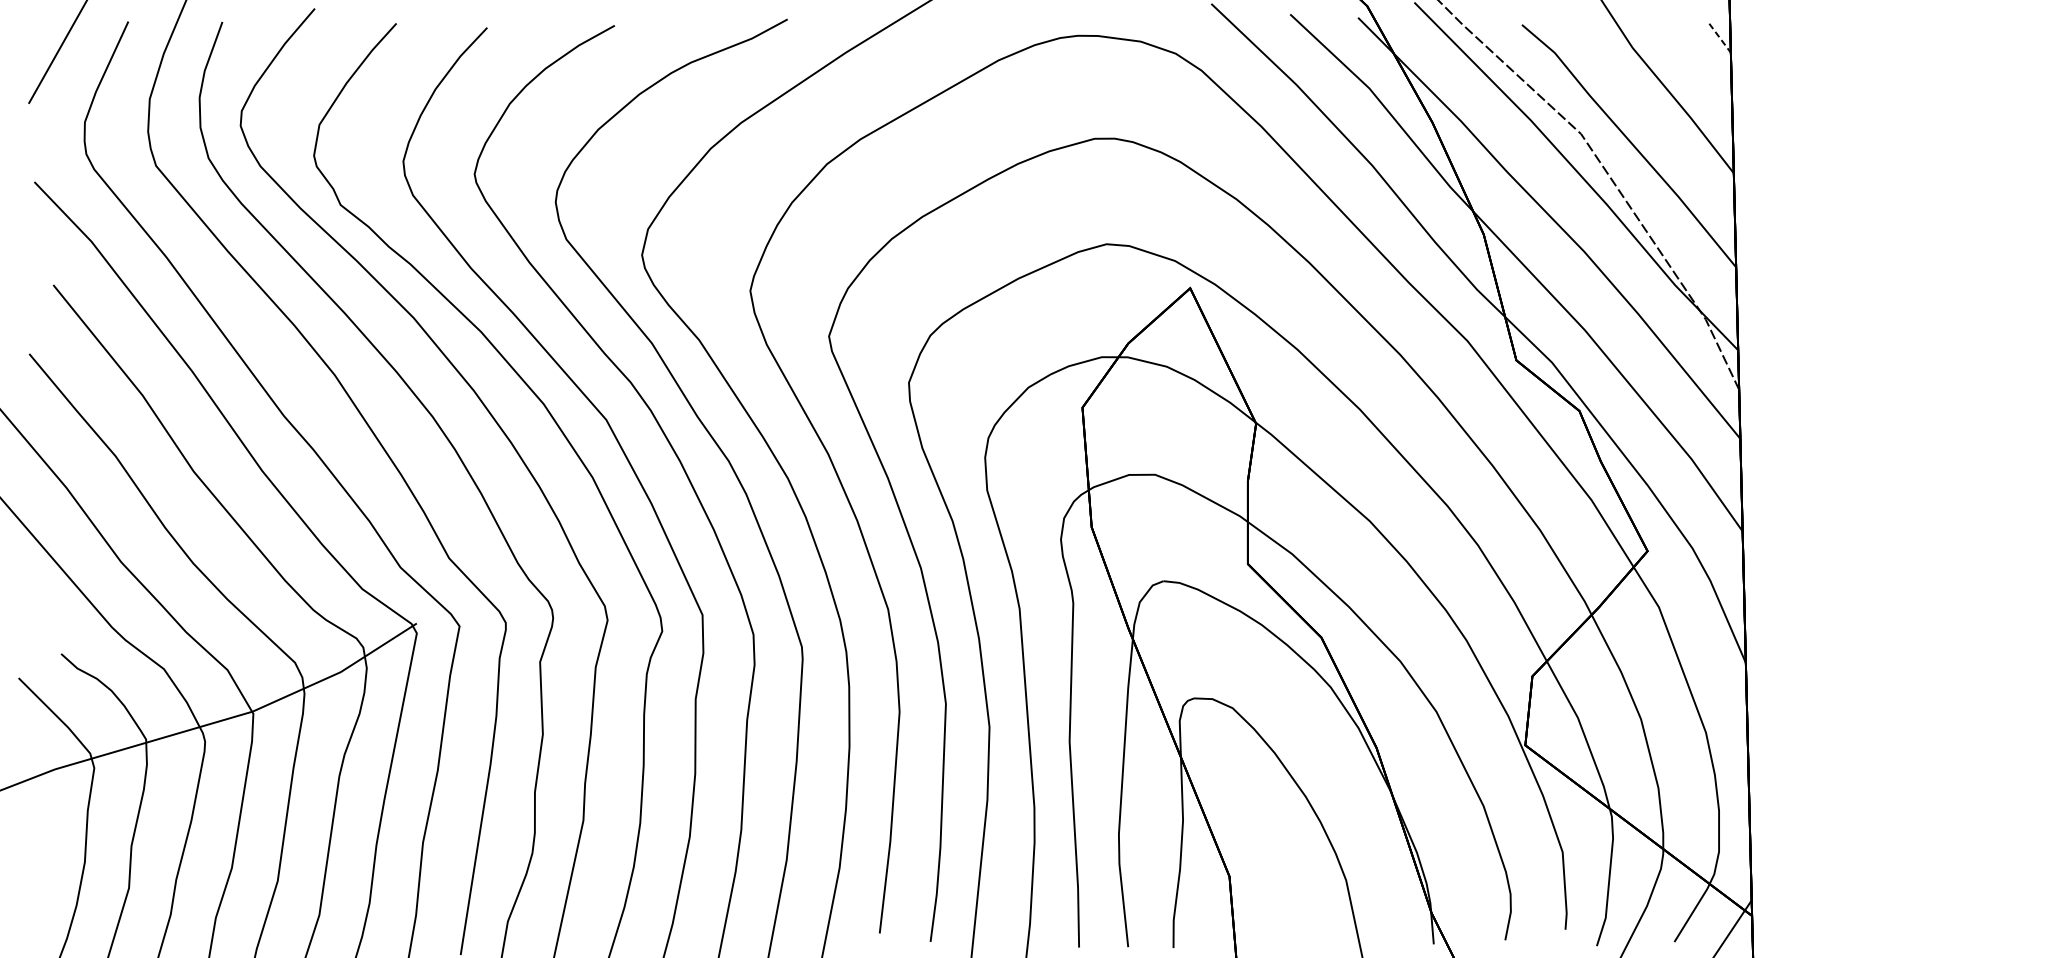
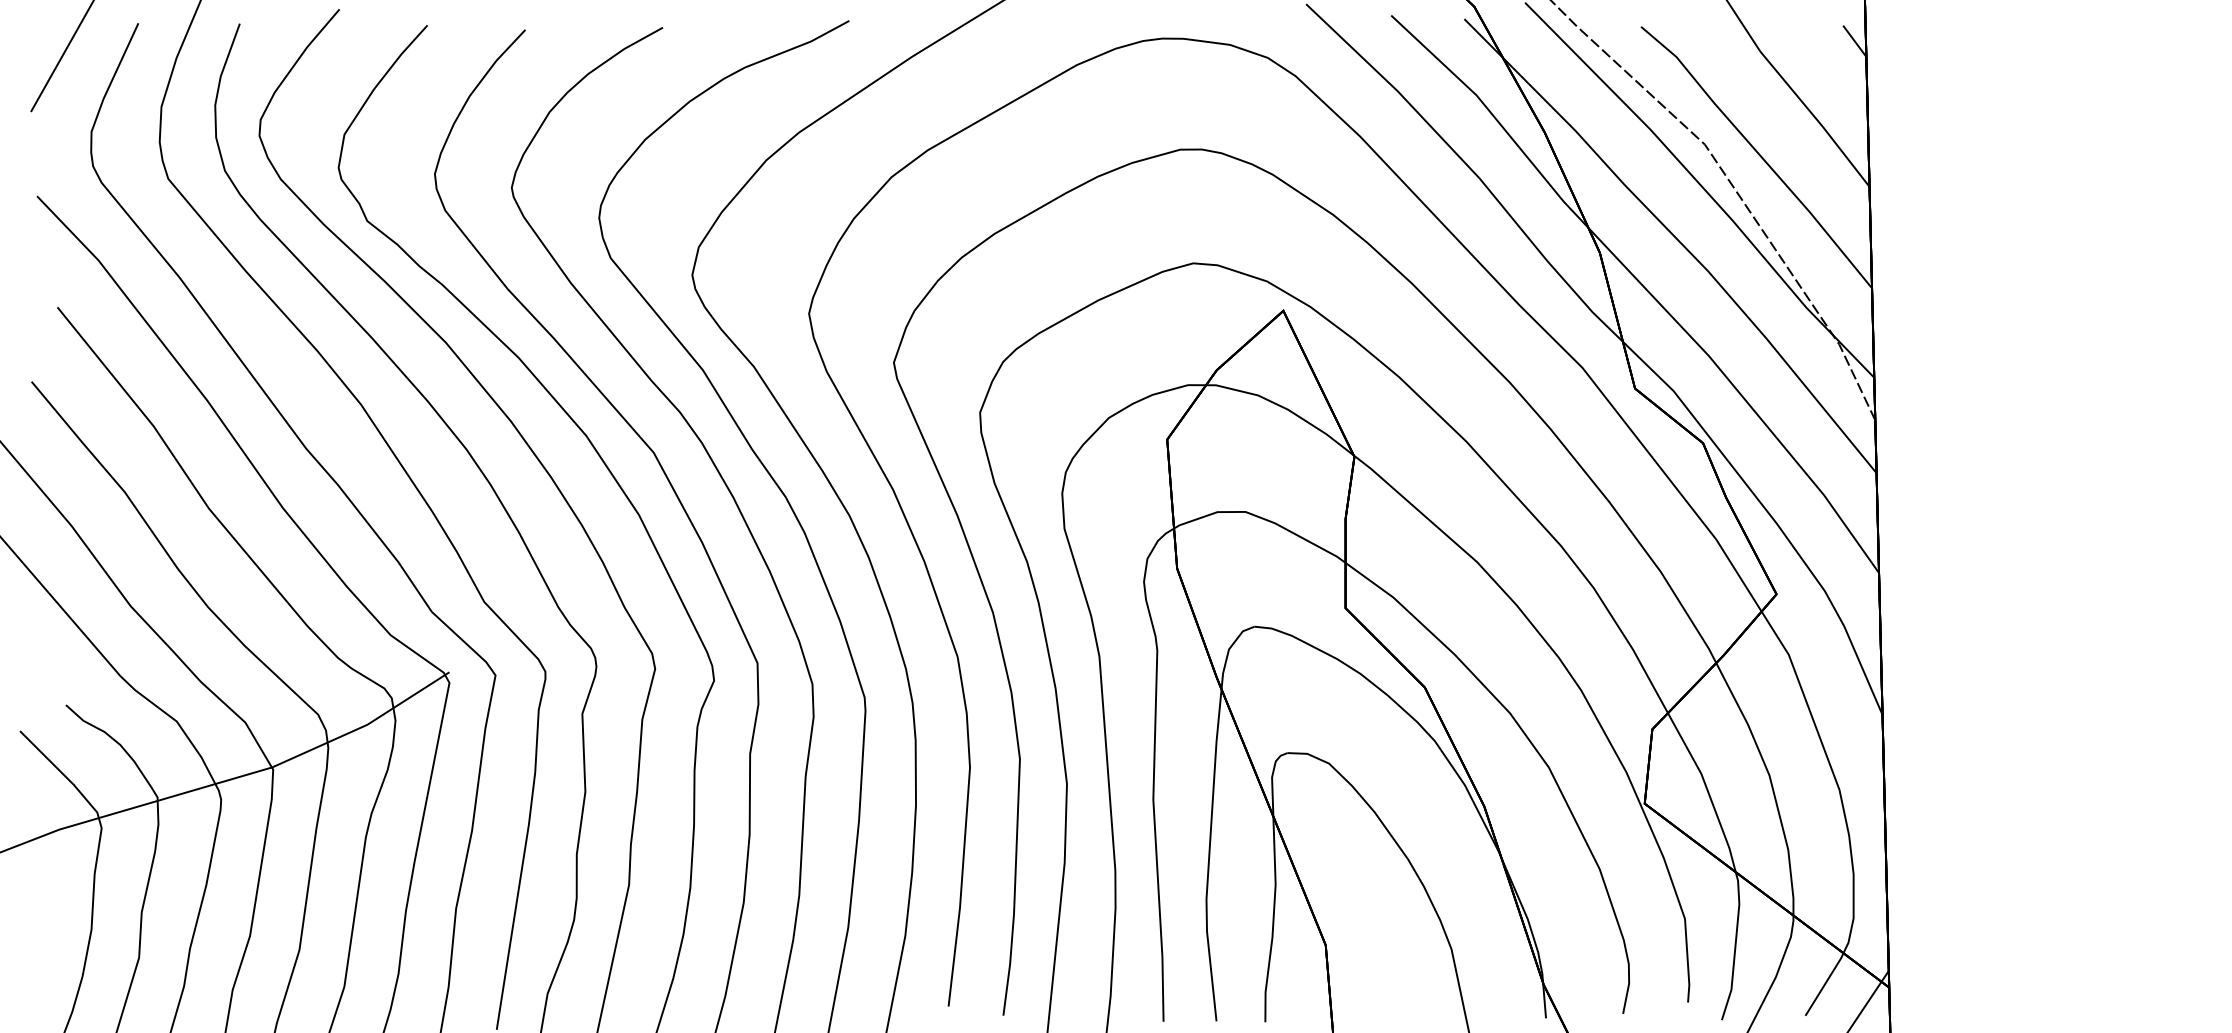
line: (1720, 38) -> (1855, 41), dashed -> solid

